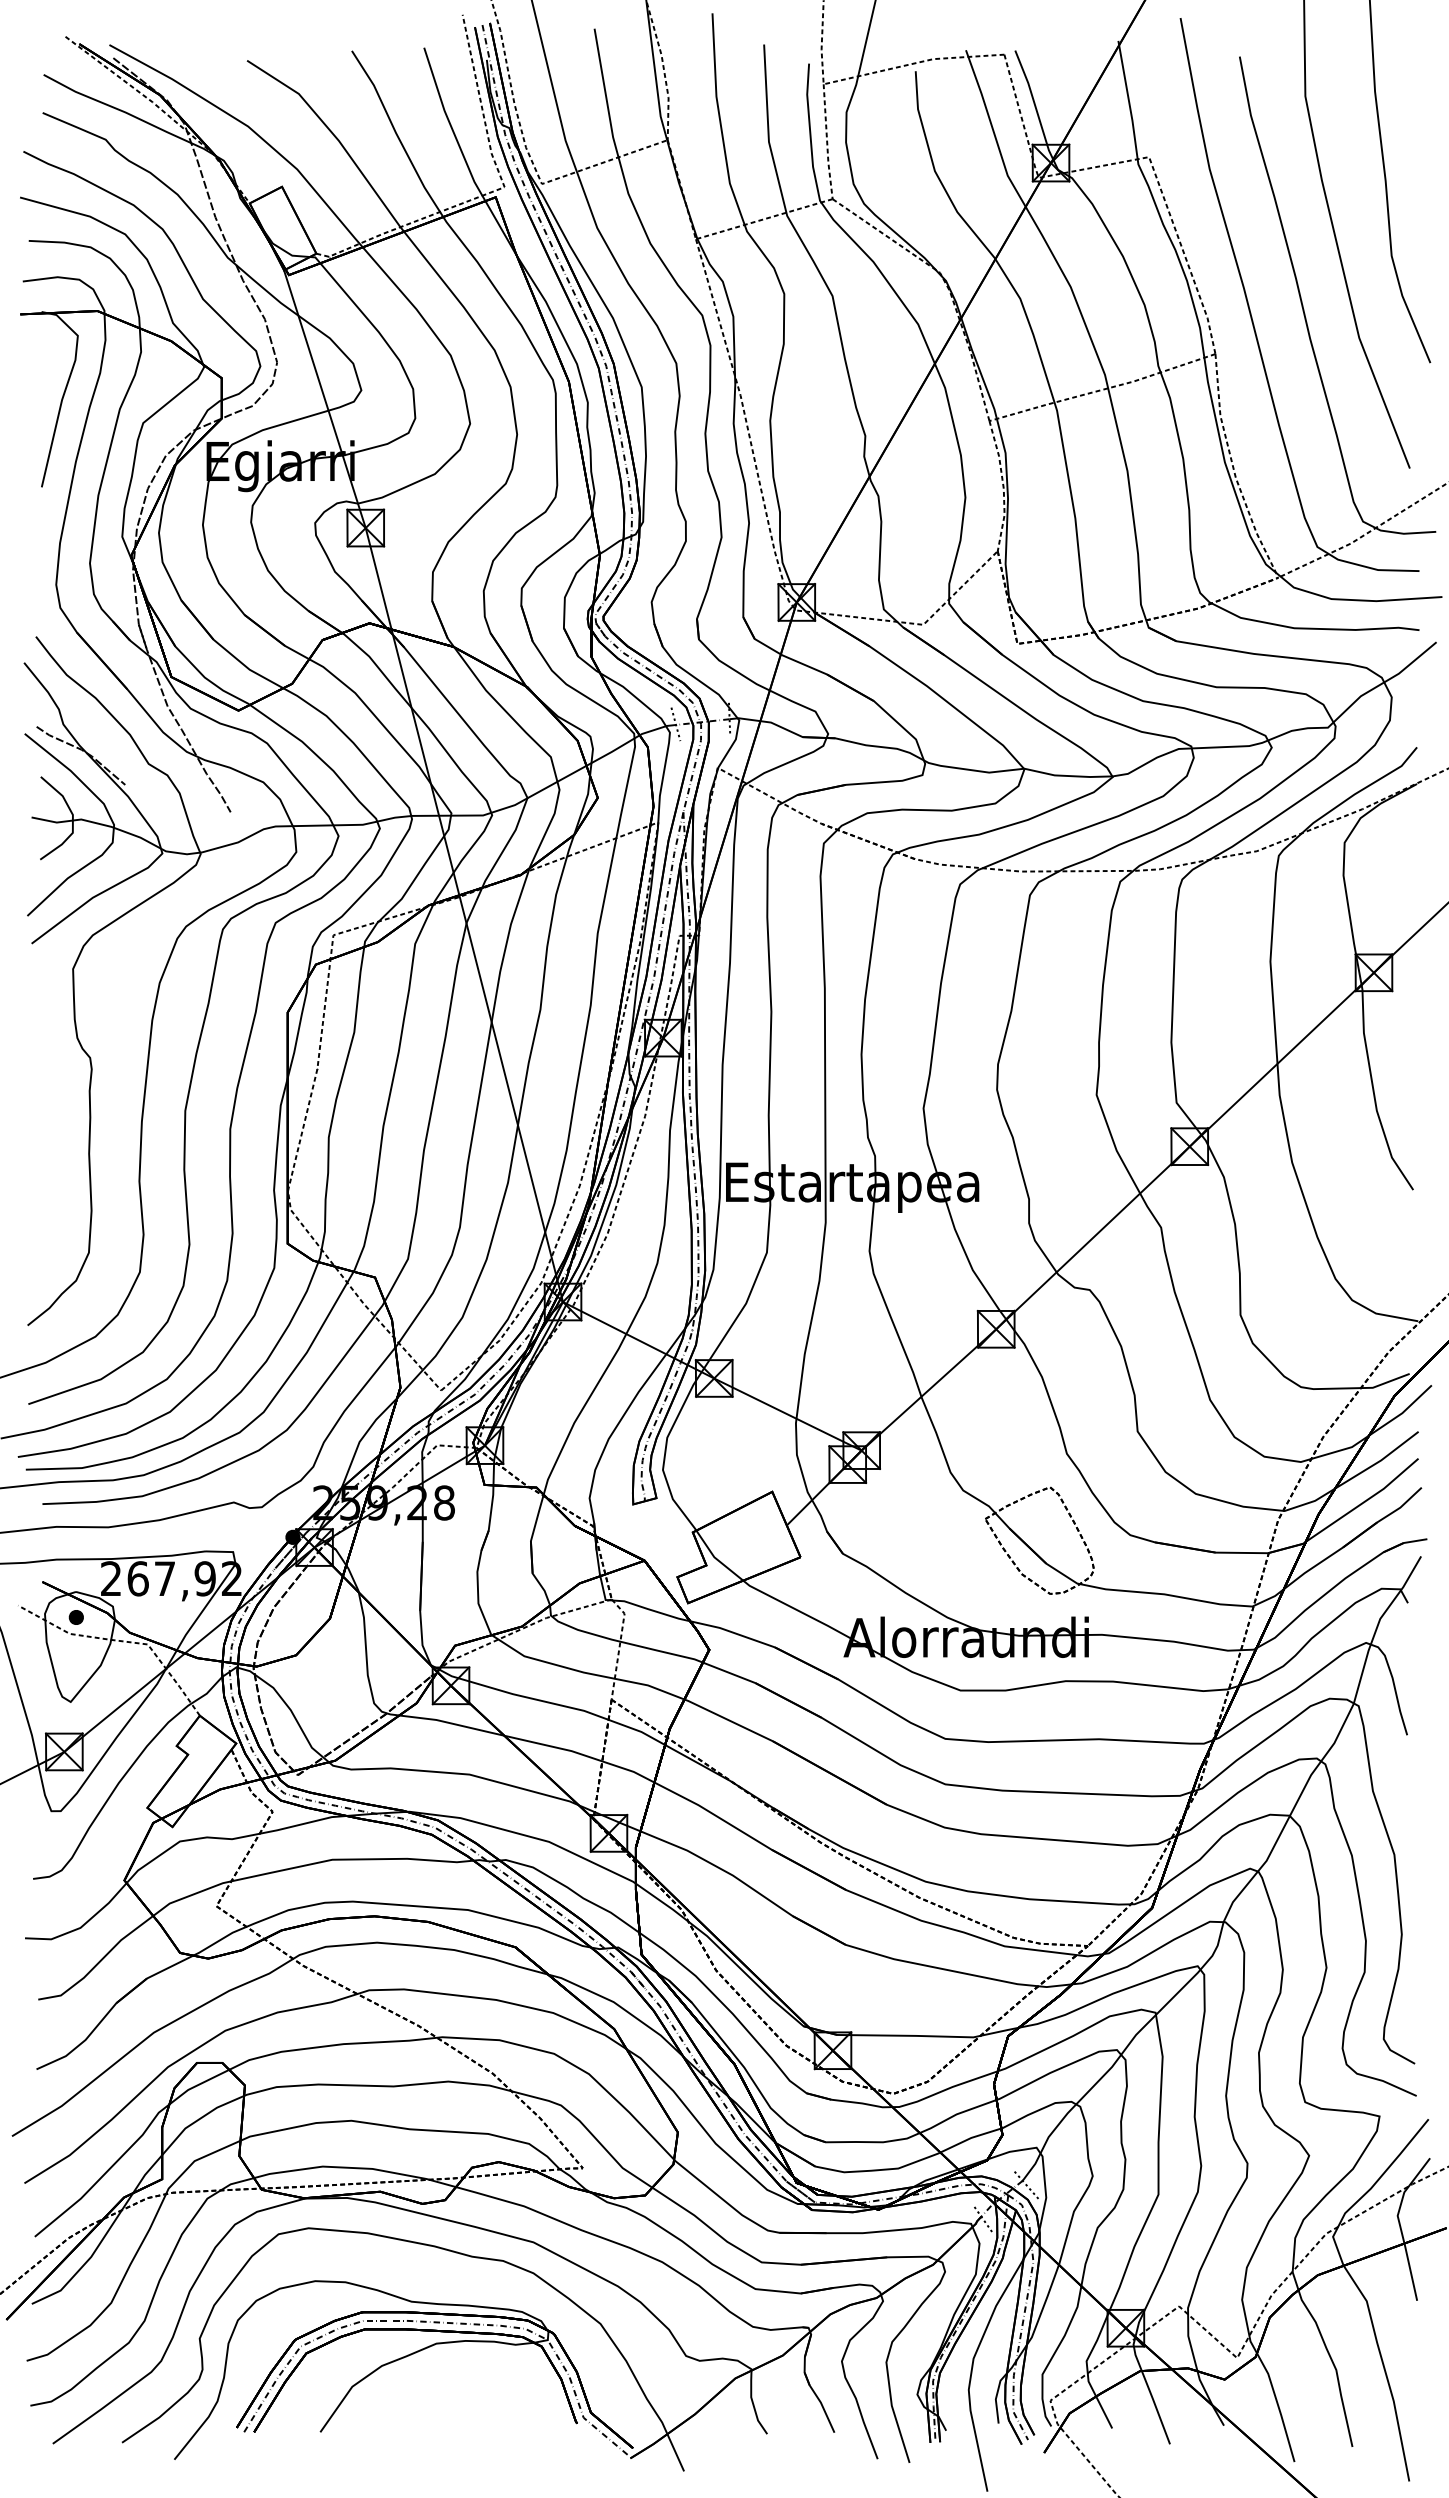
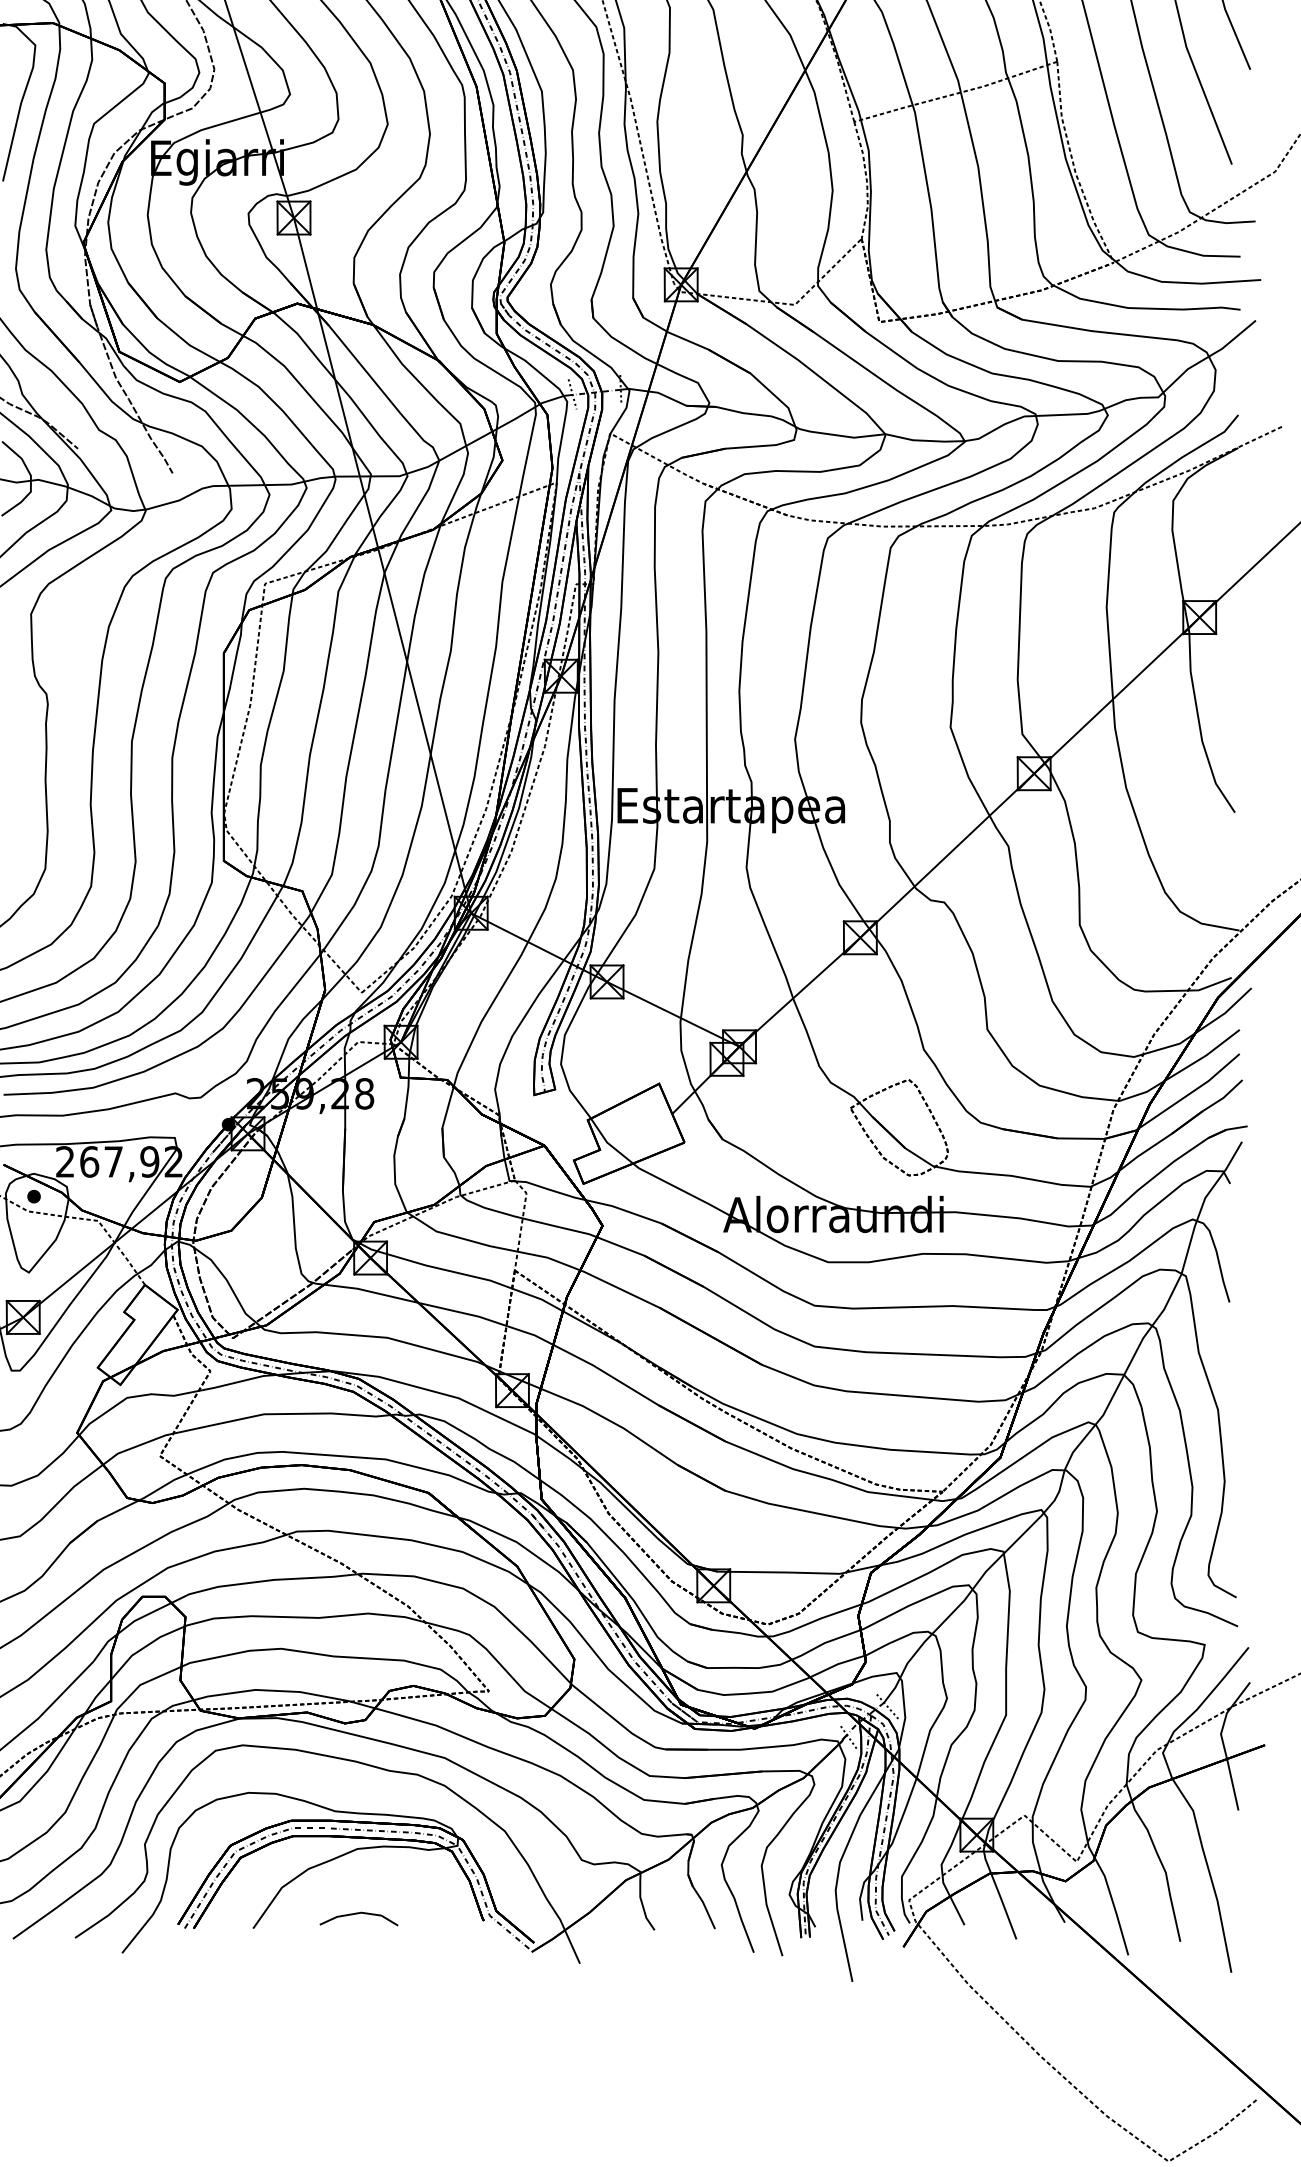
line: (437, 2416) -> (358, 1914), added

